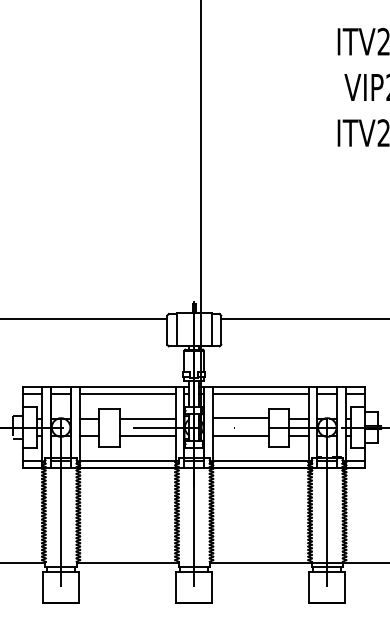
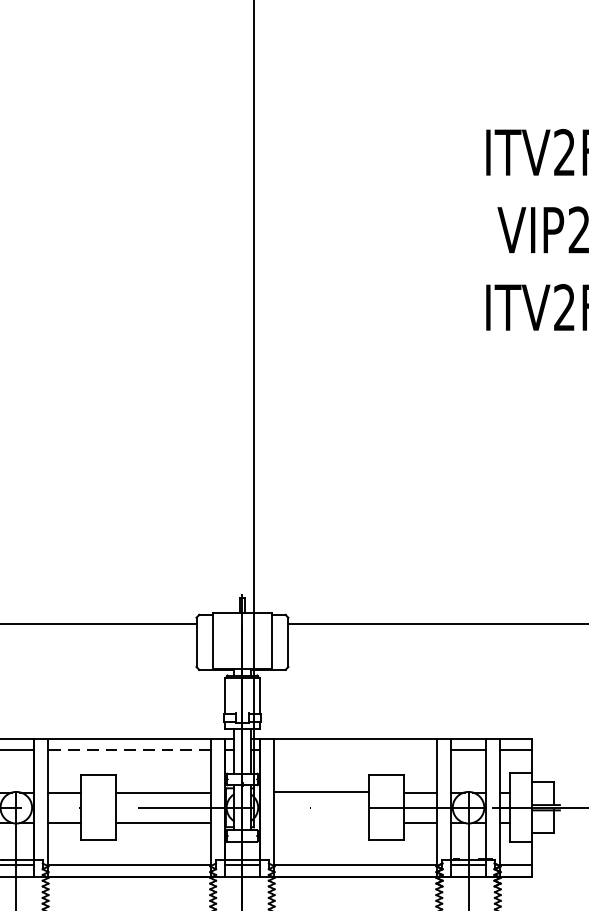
line: (127, 393) -> (129, 749), solid -> dashed
line: (260, 393) -> (355, 749), removed
line: (240, 436) -> (321, 822), removed

